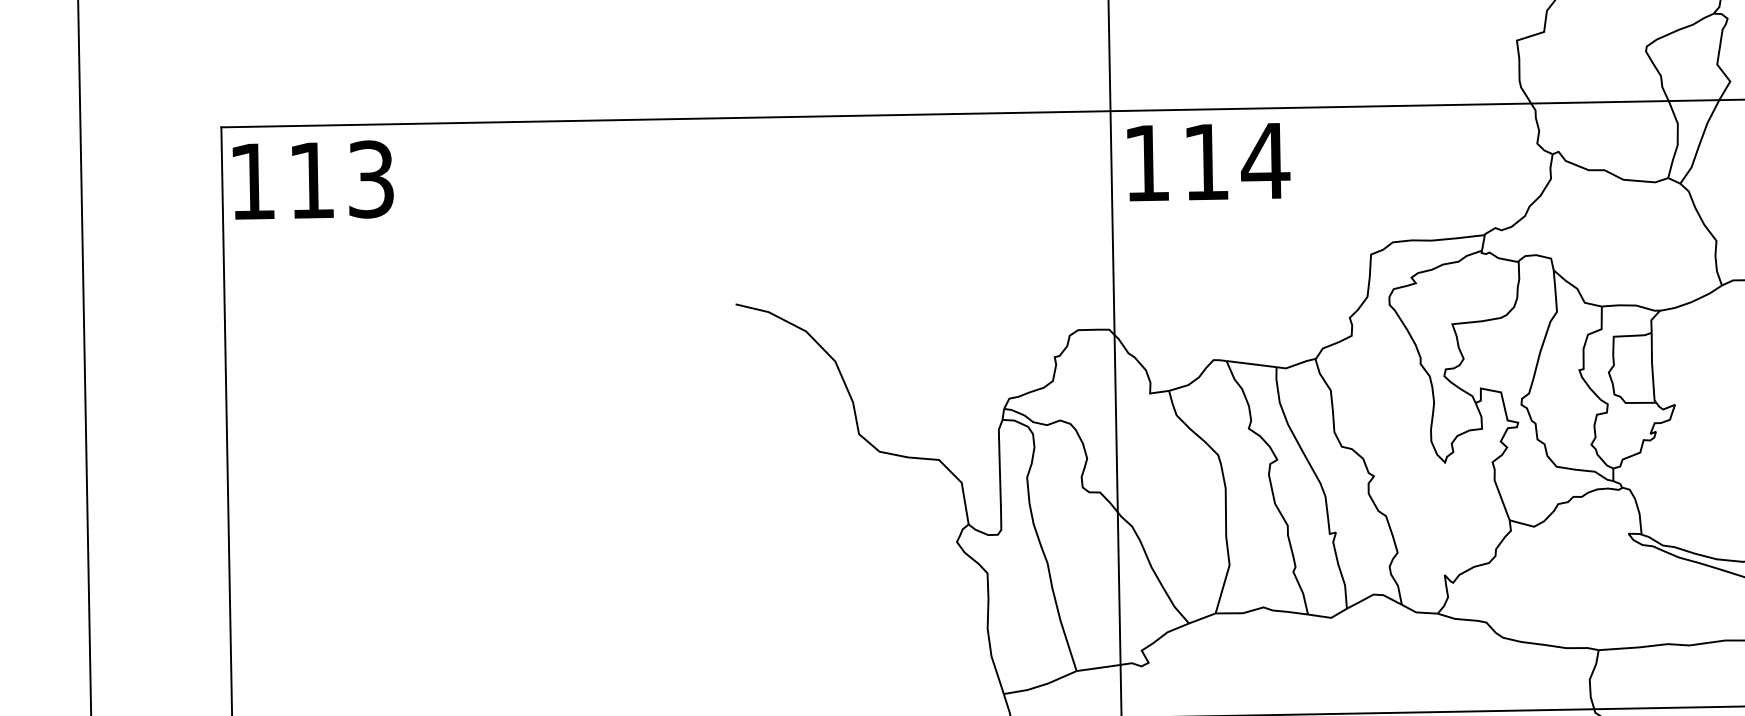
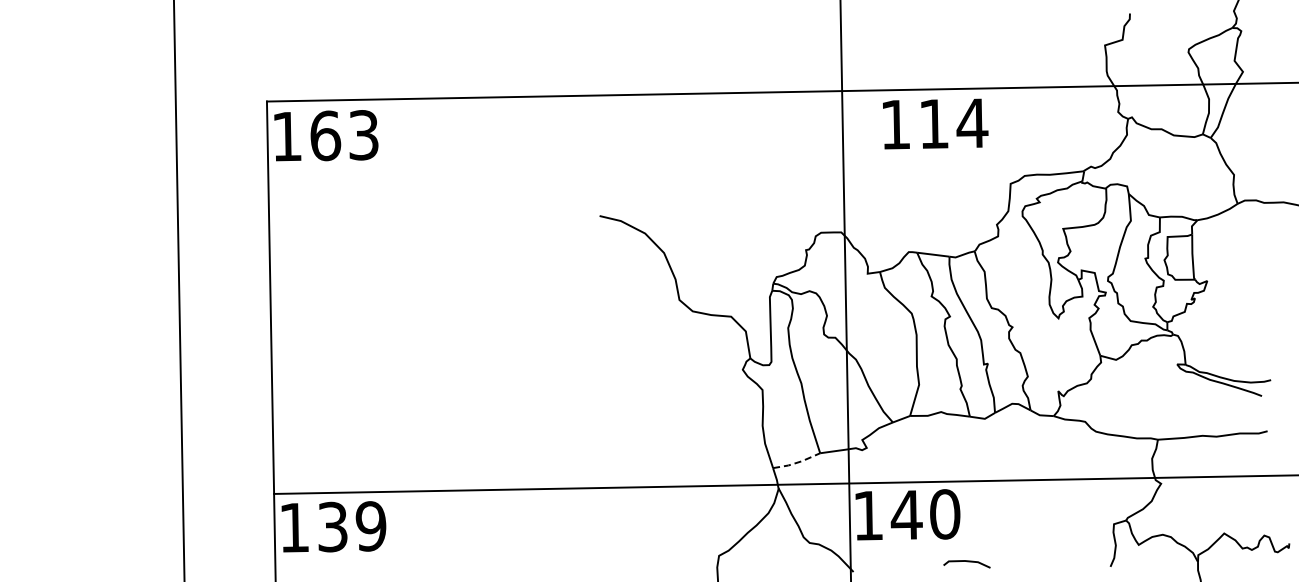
text: (1208, 161) -> (935, 123), moved
text: (311, 179) -> (325, 135), 113 -> 163
line: (1041, 685) -> (797, 462), solid -> dashed

